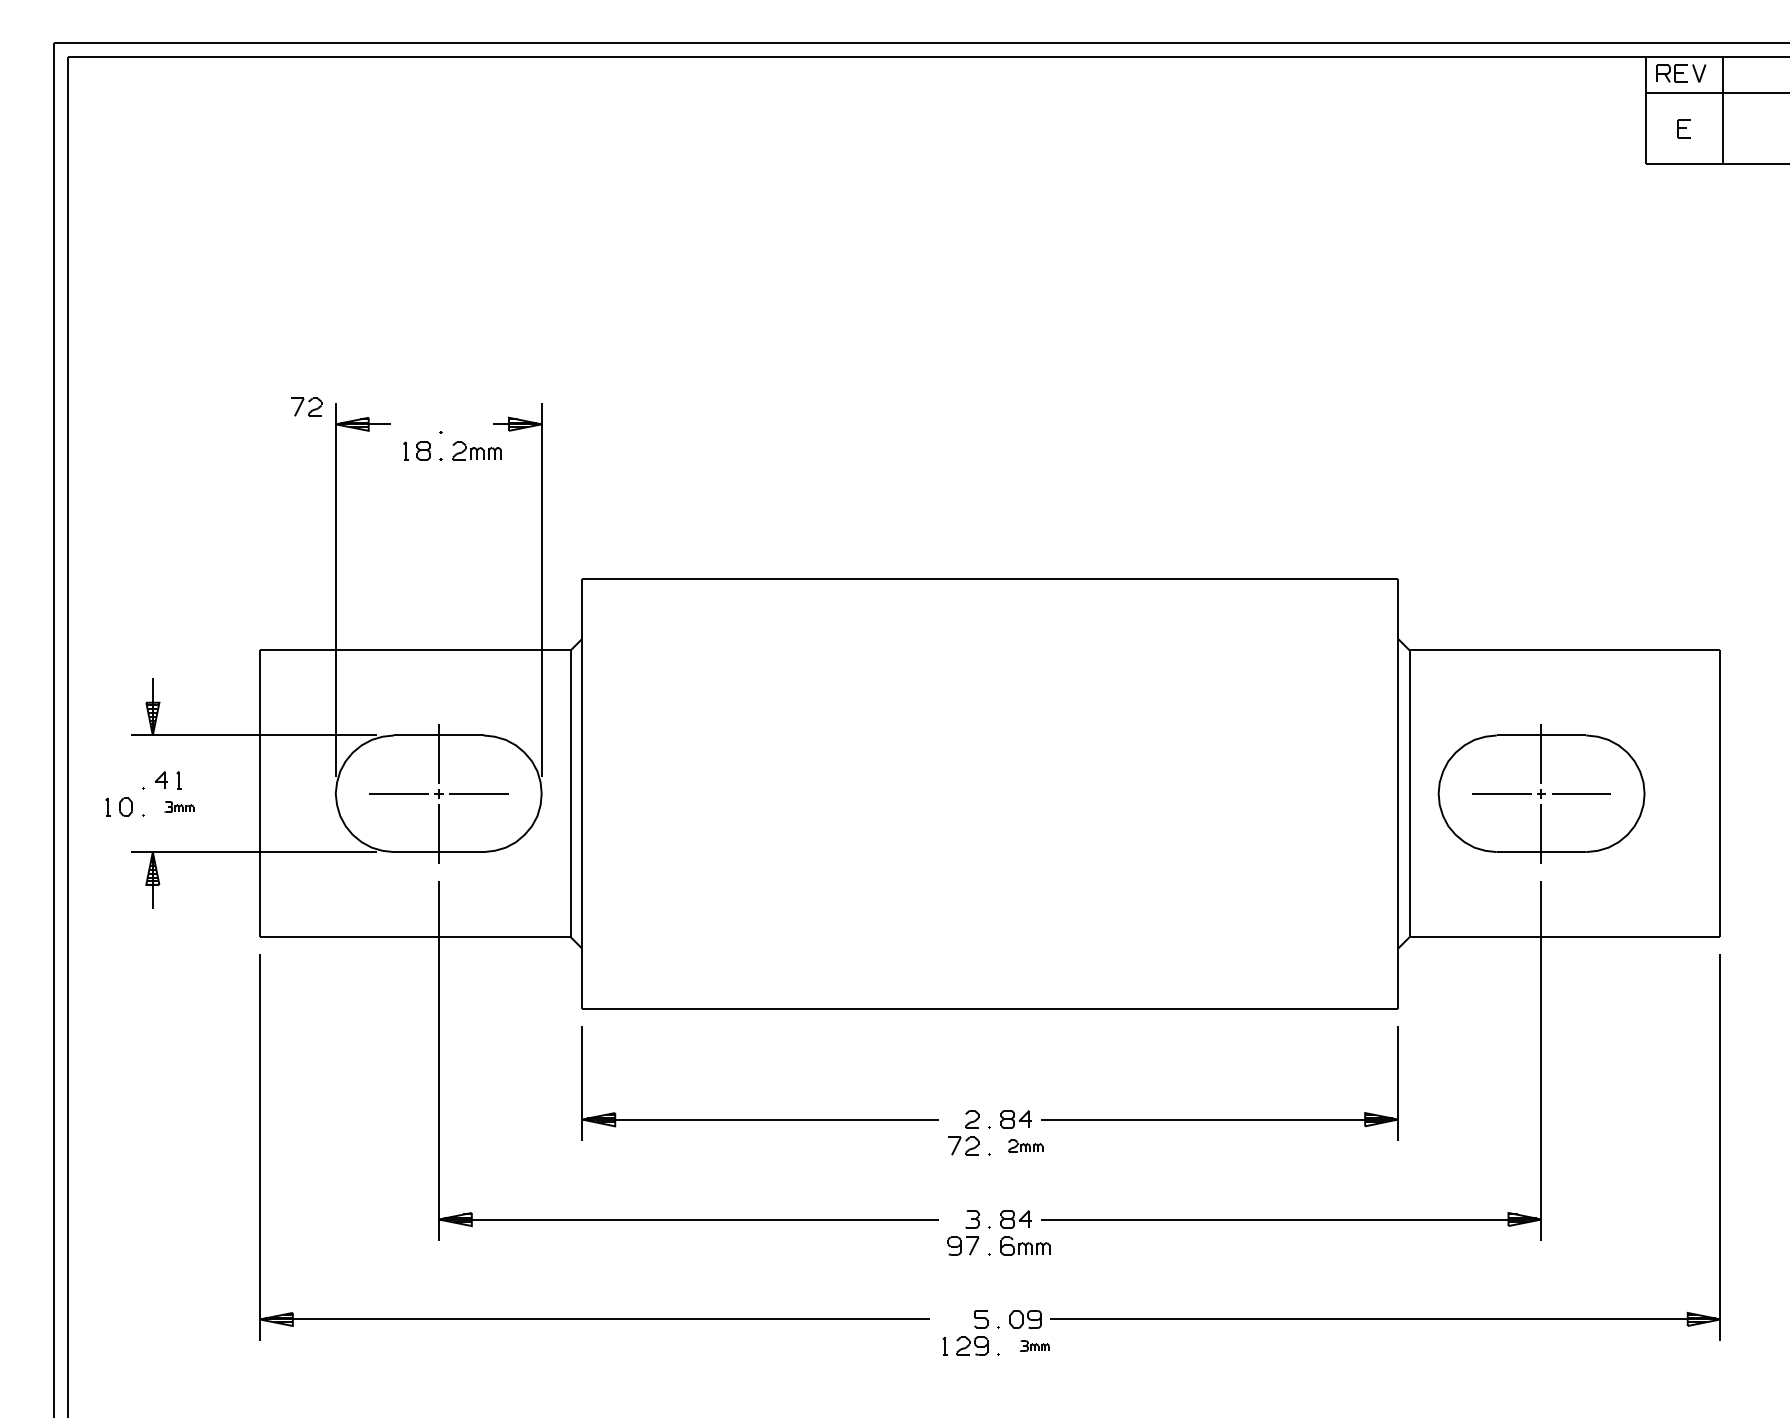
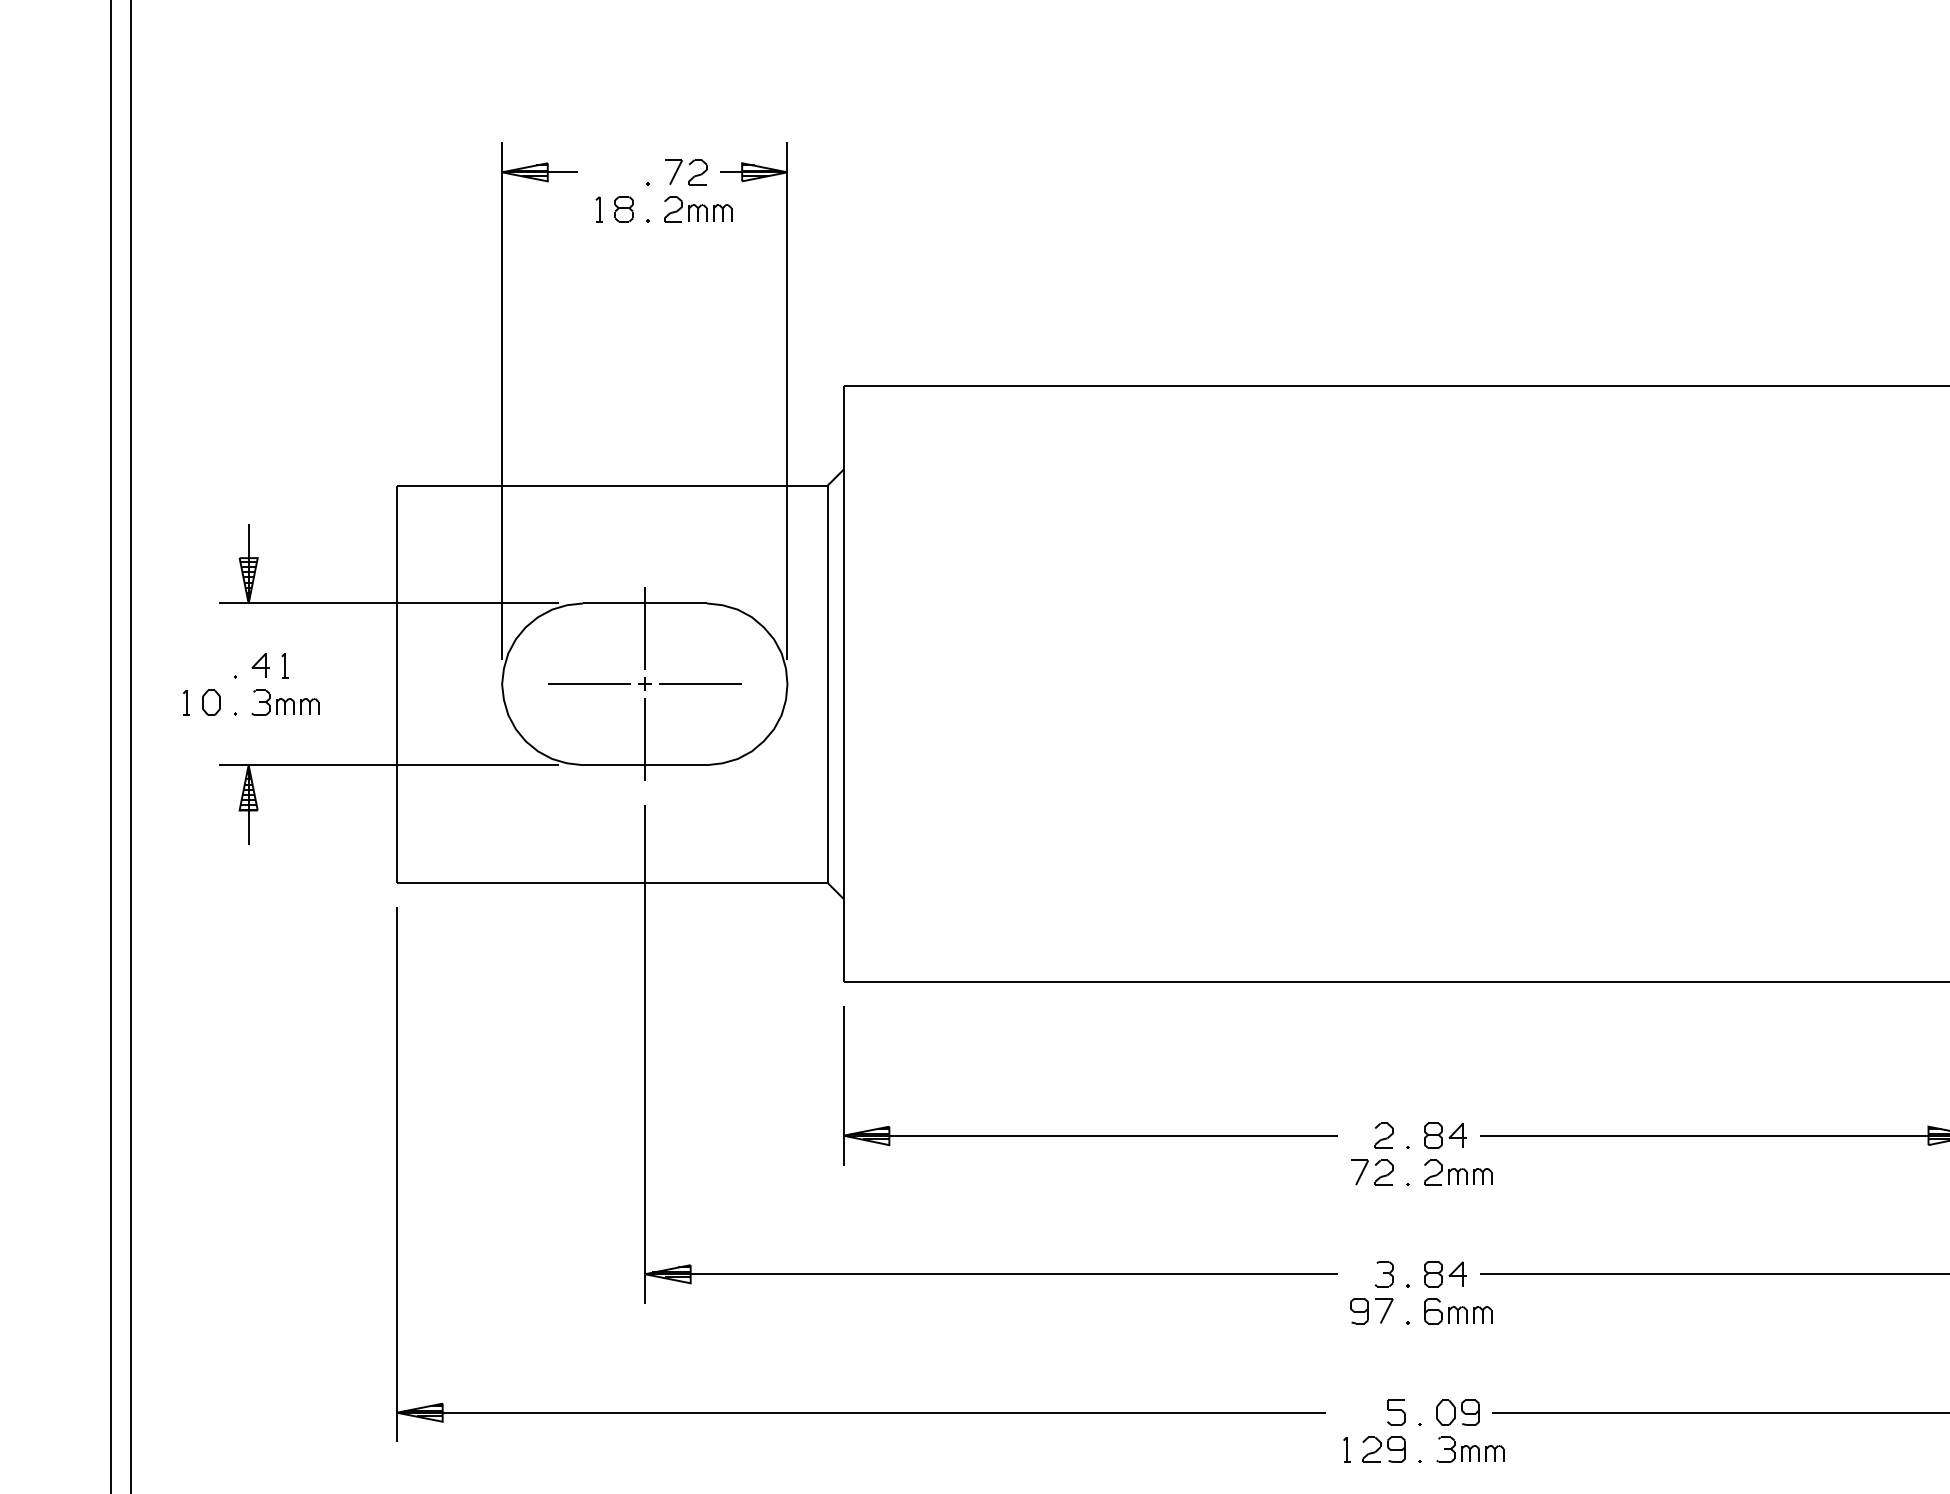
part: (306, 406) -> (686, 171), moved
part: (178, 806) -> (284, 701), size x1.67
part: (1025, 1145) -> (1457, 1171), size x1.43
part: (1034, 1345) -> (1470, 1448), size x1.67

